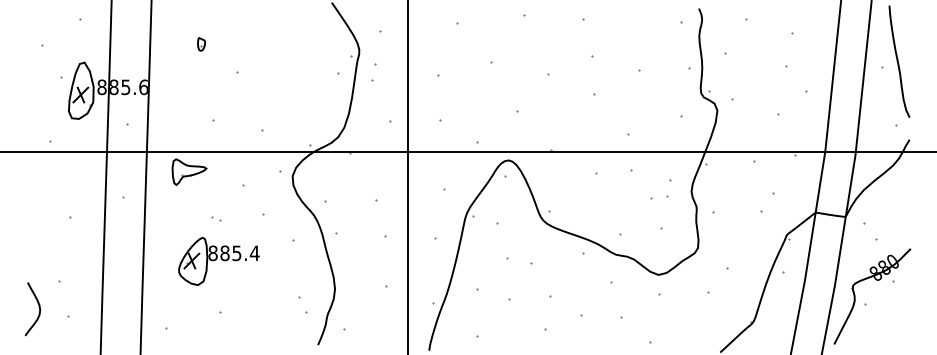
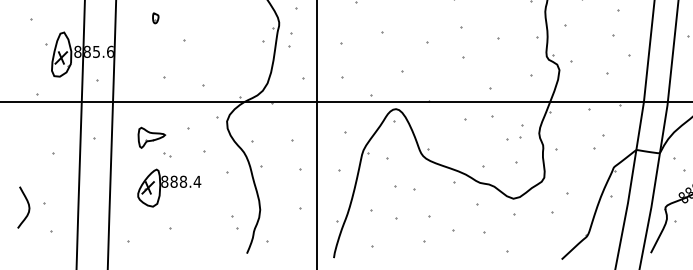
part: (189, 171) -> (151, 137), moved
text: (236, 253) -> (183, 181), 885.4 -> 888.4
curve: (38, 307) -> (28, 206), moved

